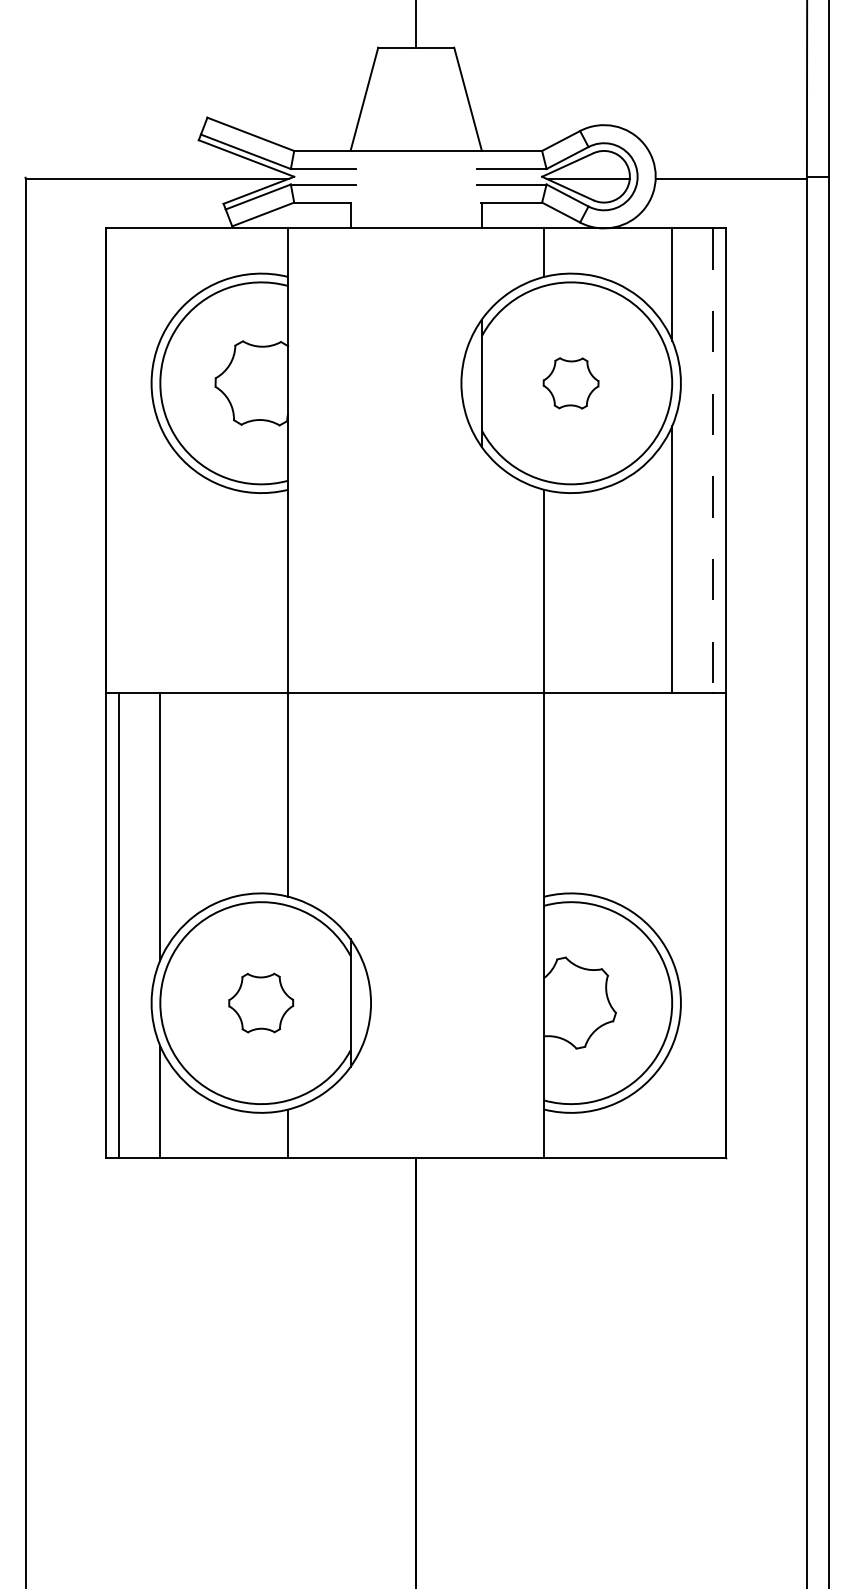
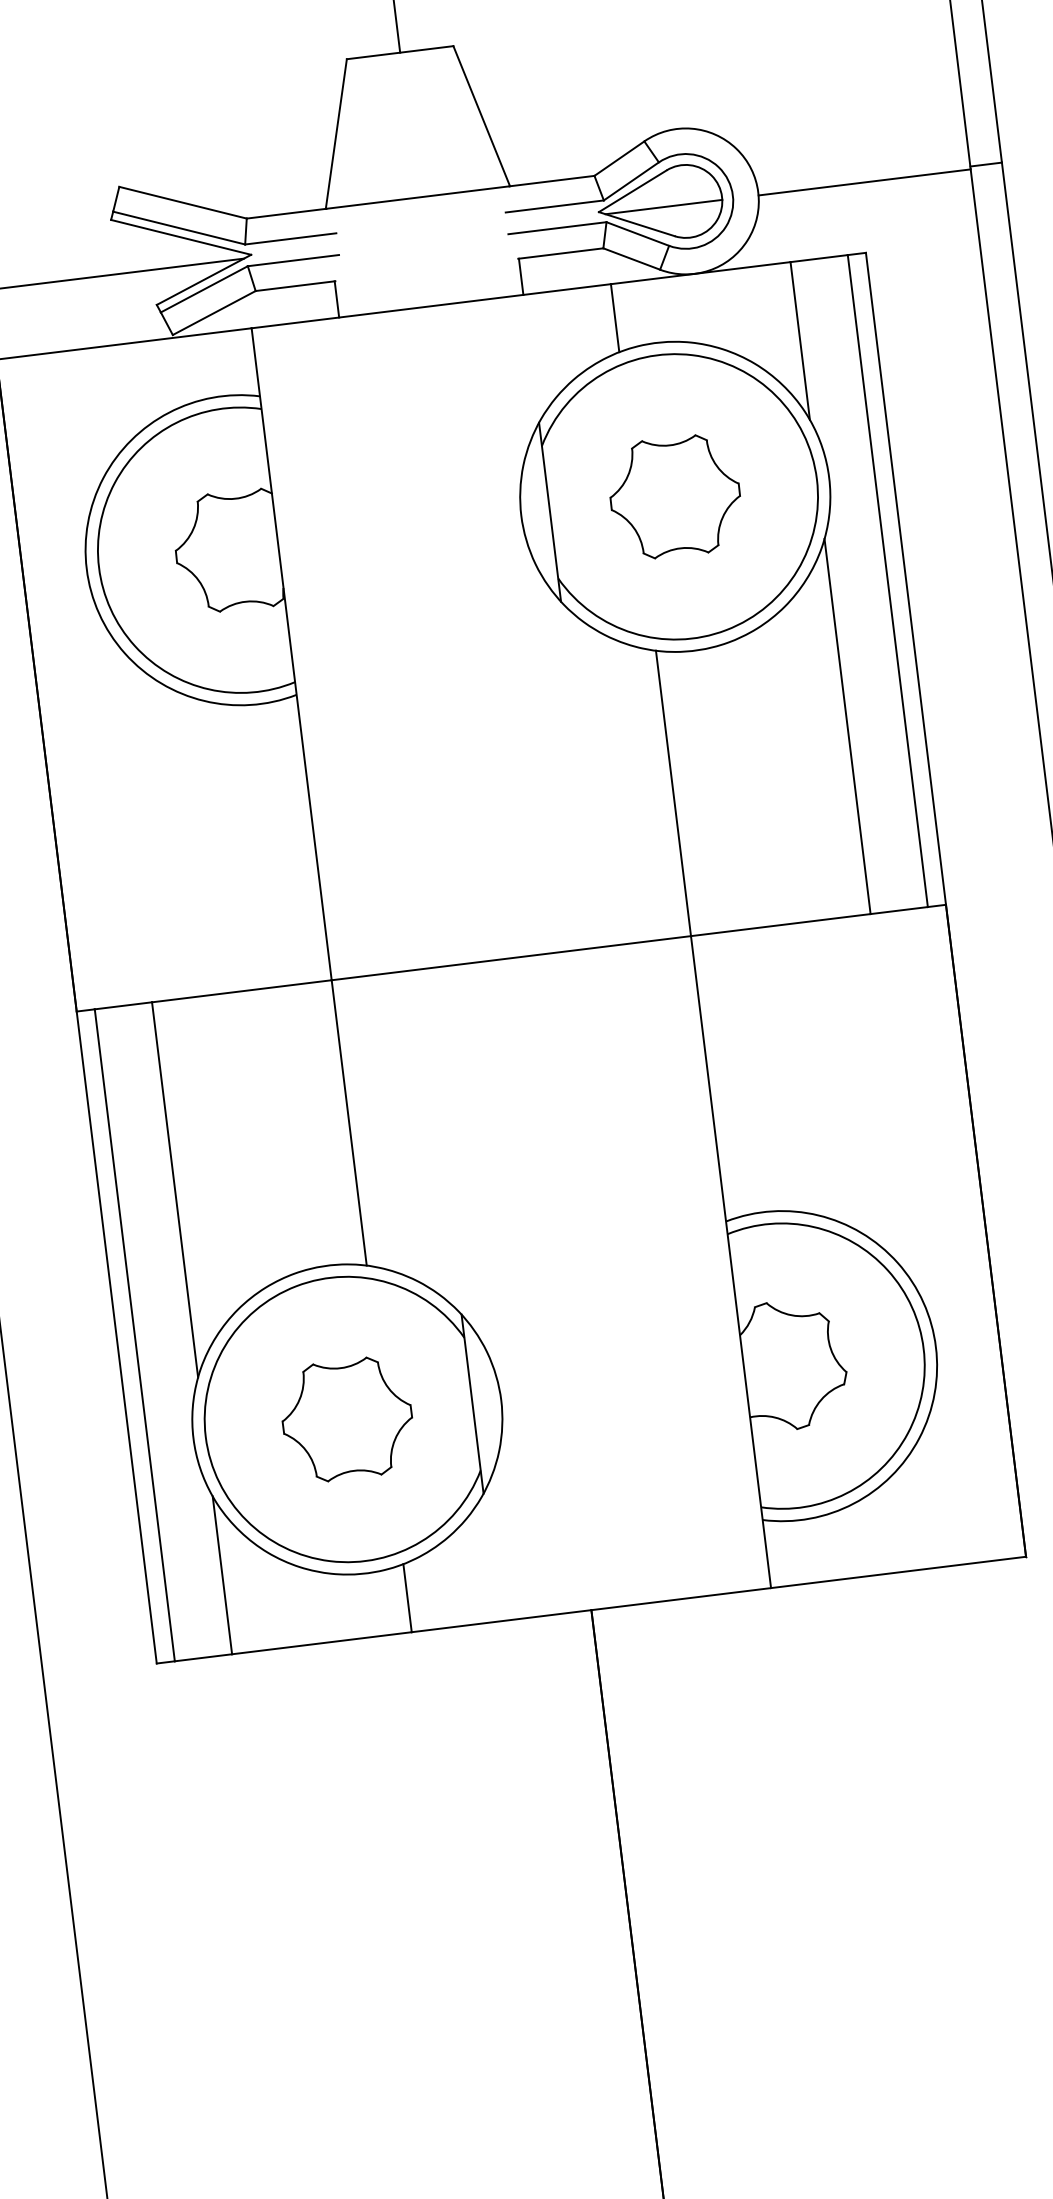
part: (570, 383) -> (674, 497), size x1.67
line: (713, 461) -> (888, 581), dashed -> solid
part: (260, 1002) -> (346, 1418), size x1.43

